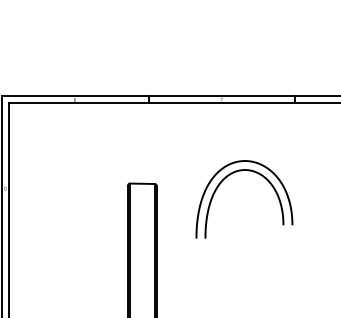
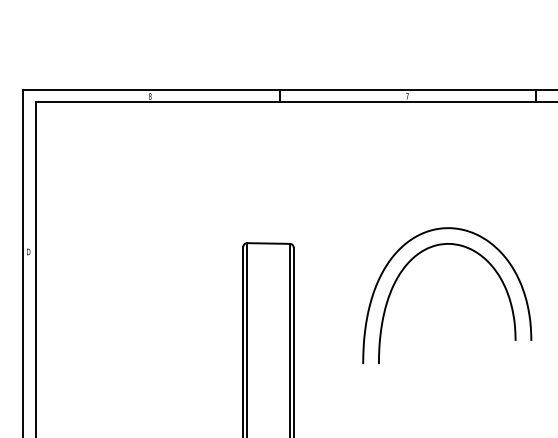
part: (226, 178) -> (415, 258), moved

